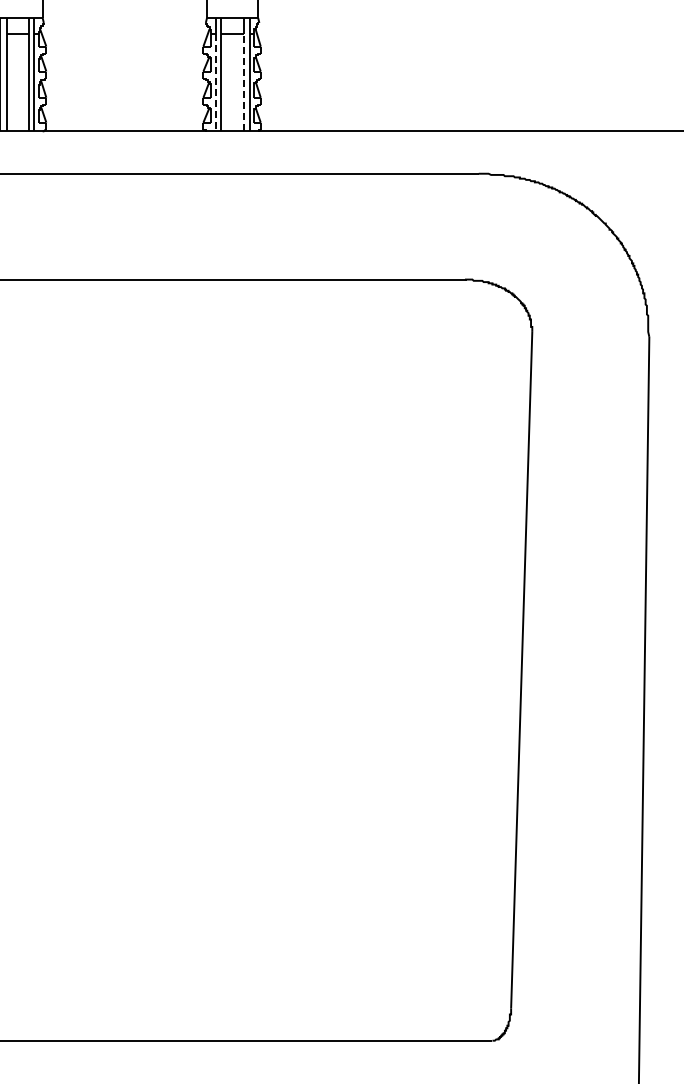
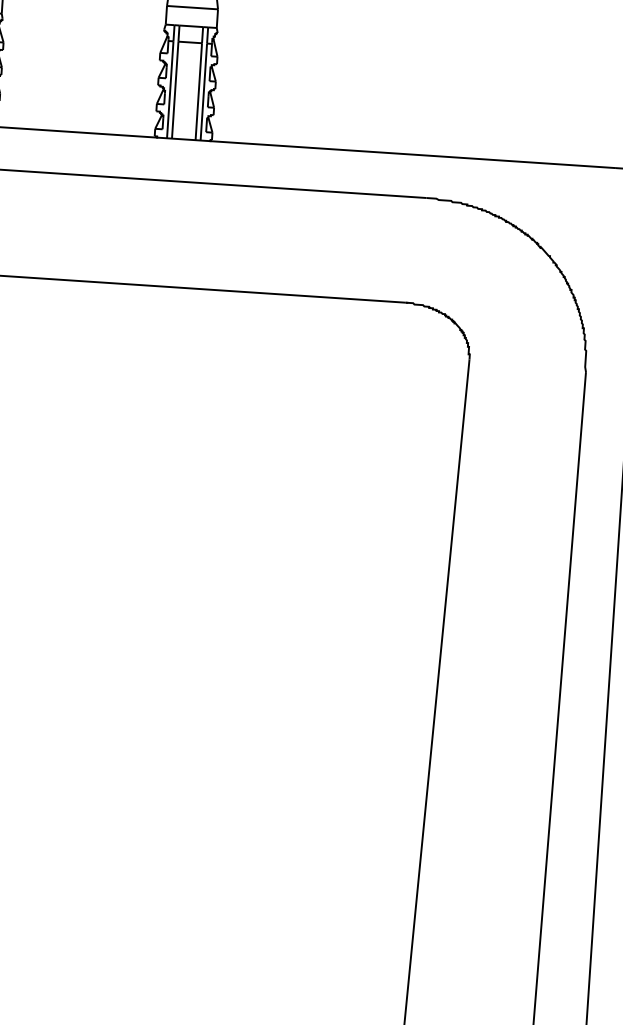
line: (215, 82) -> (169, 89), dashed -> solid
line: (244, 82) -> (198, 91), dashed -> solid

